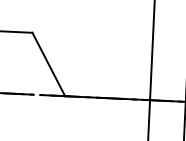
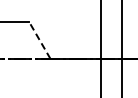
line: (48, 64) -> (39, 40), solid -> dashed

